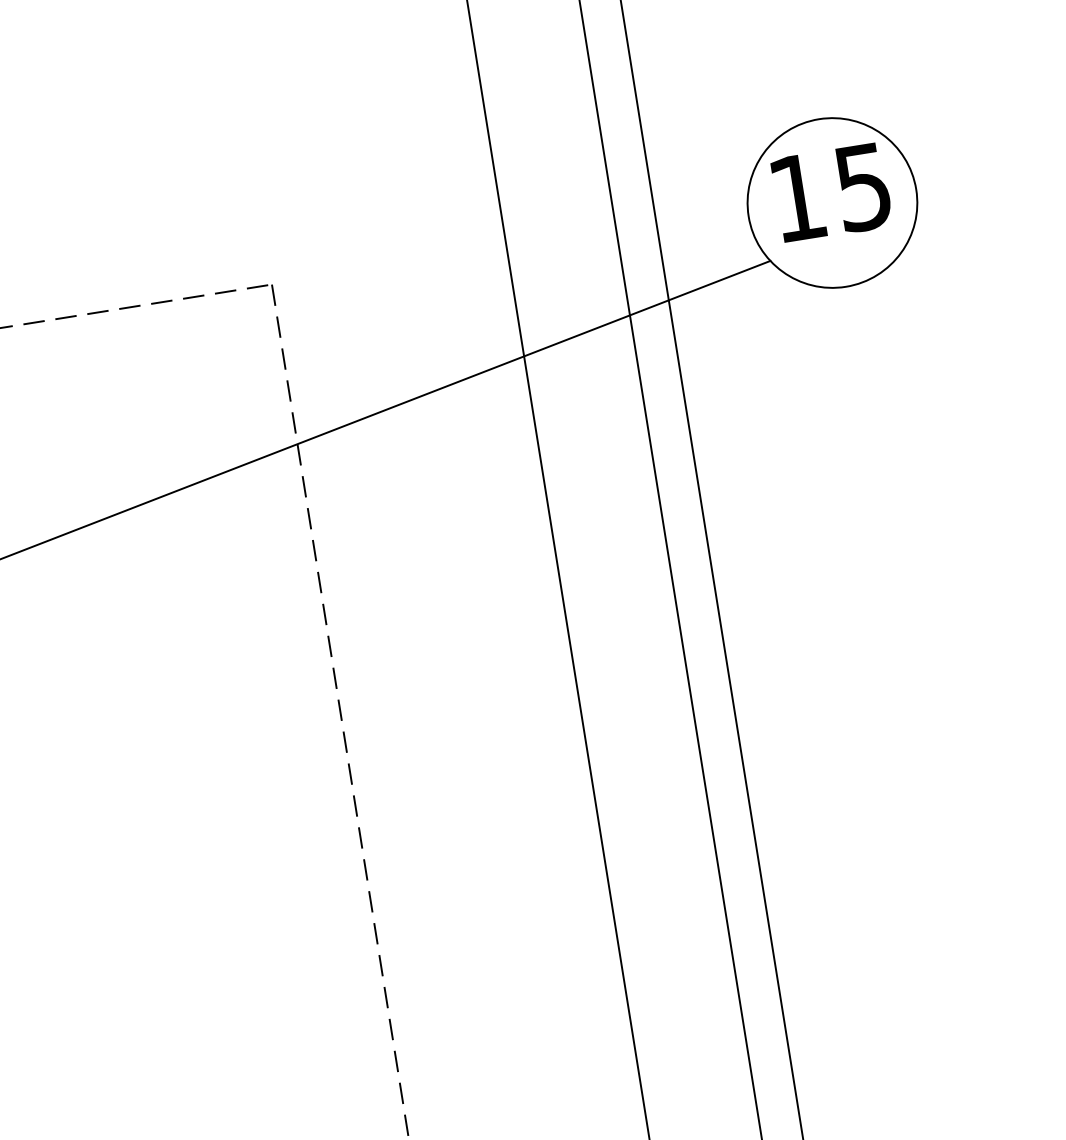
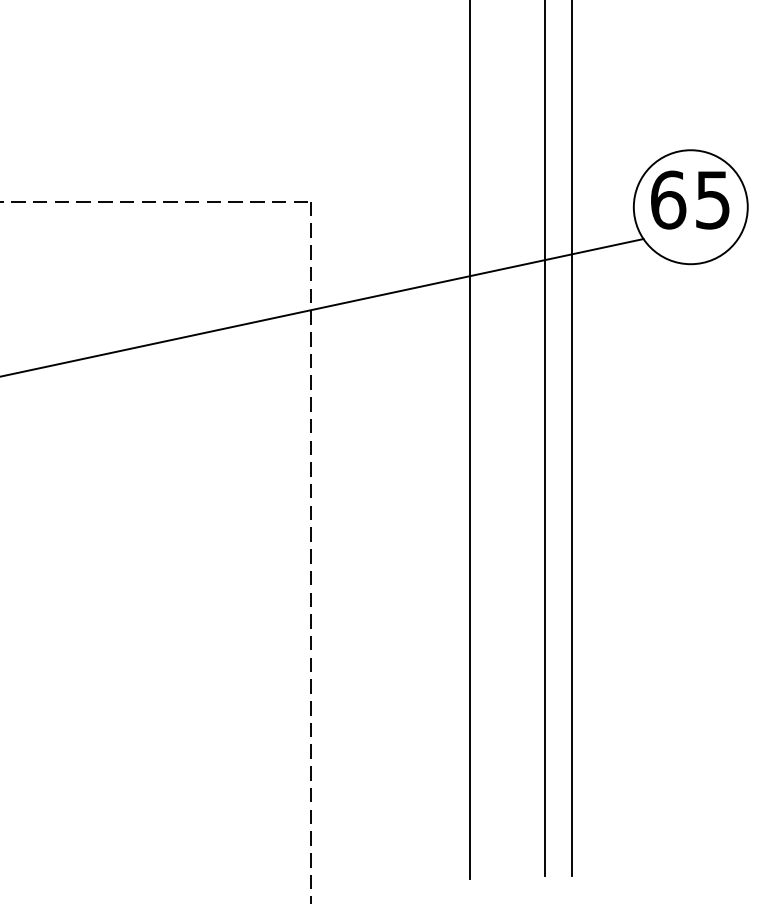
text: (797, 196) -> (668, 199), 15 -> 65

